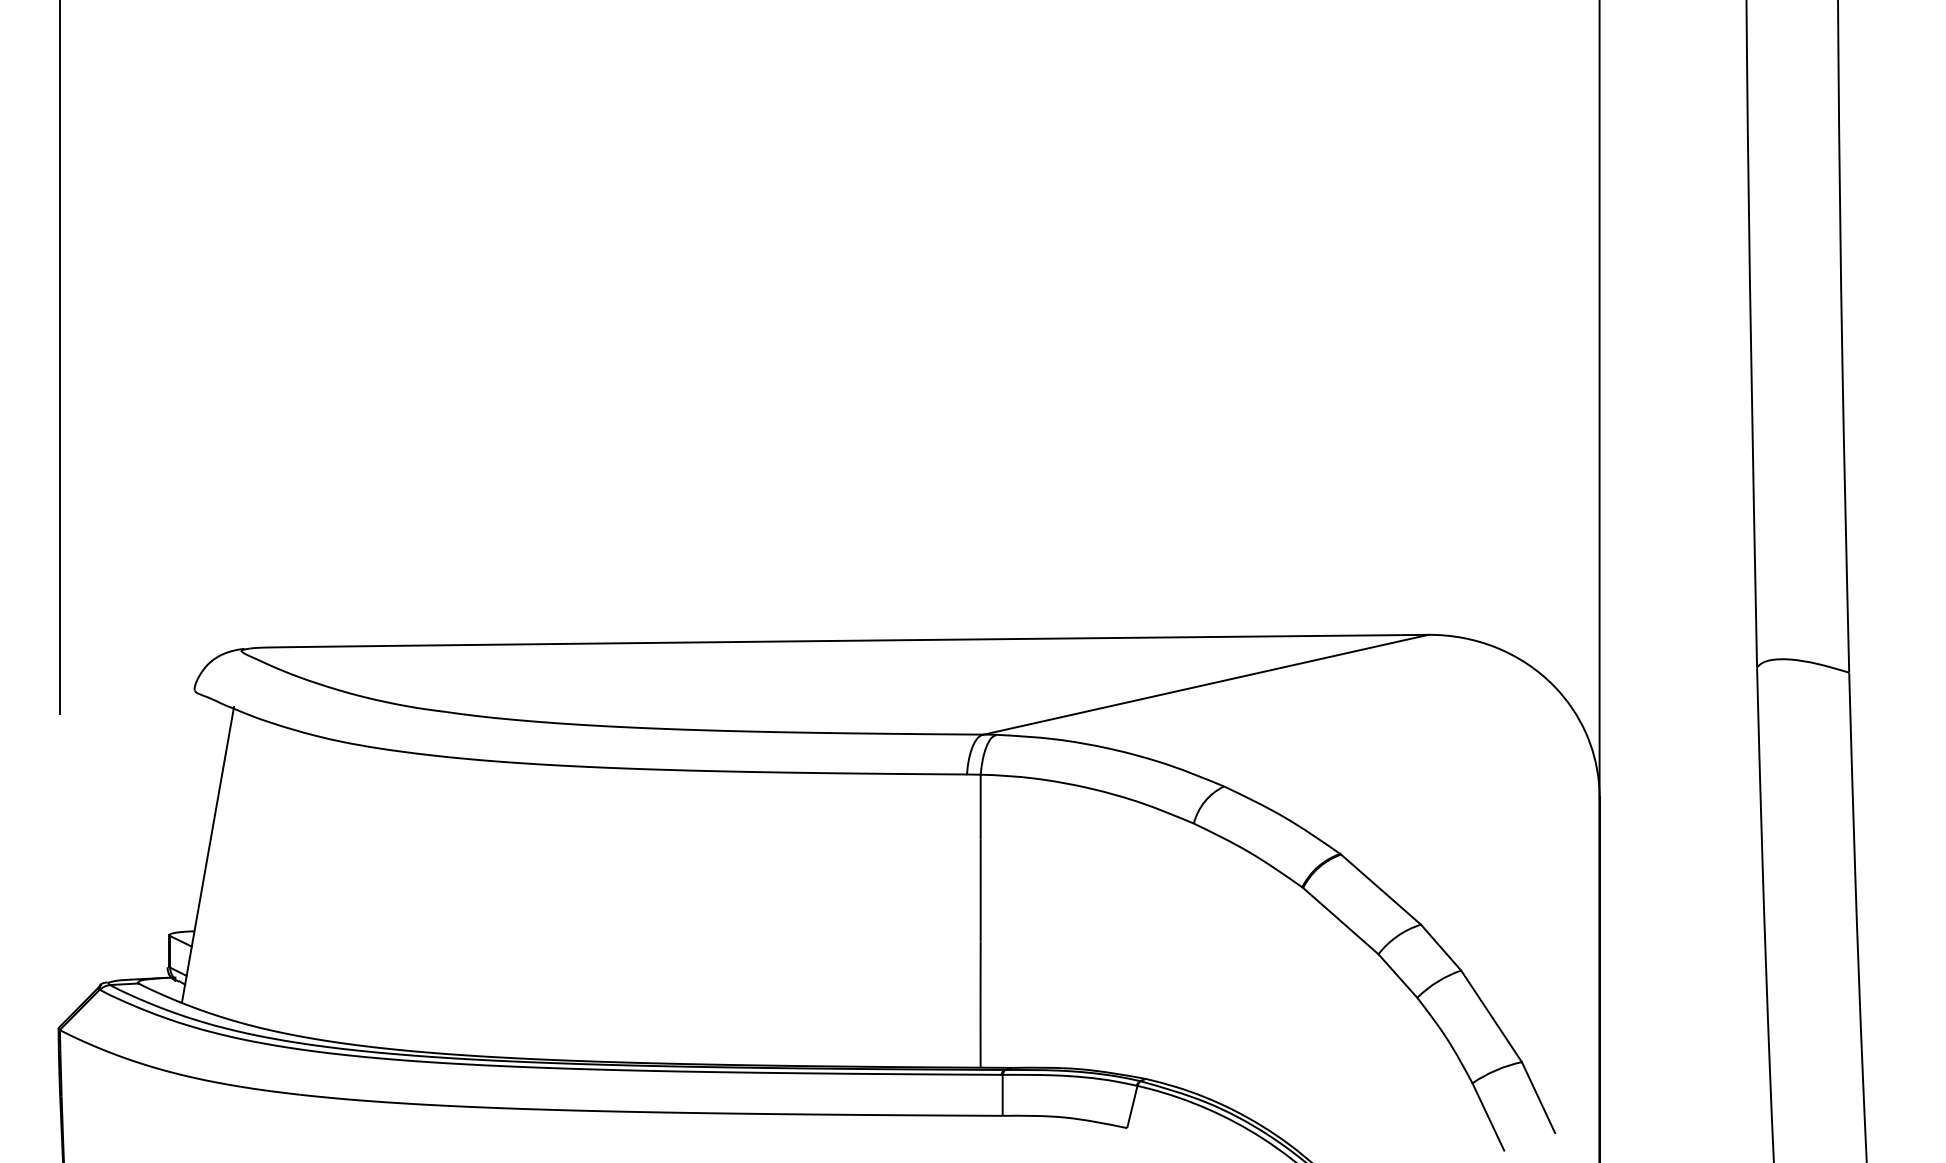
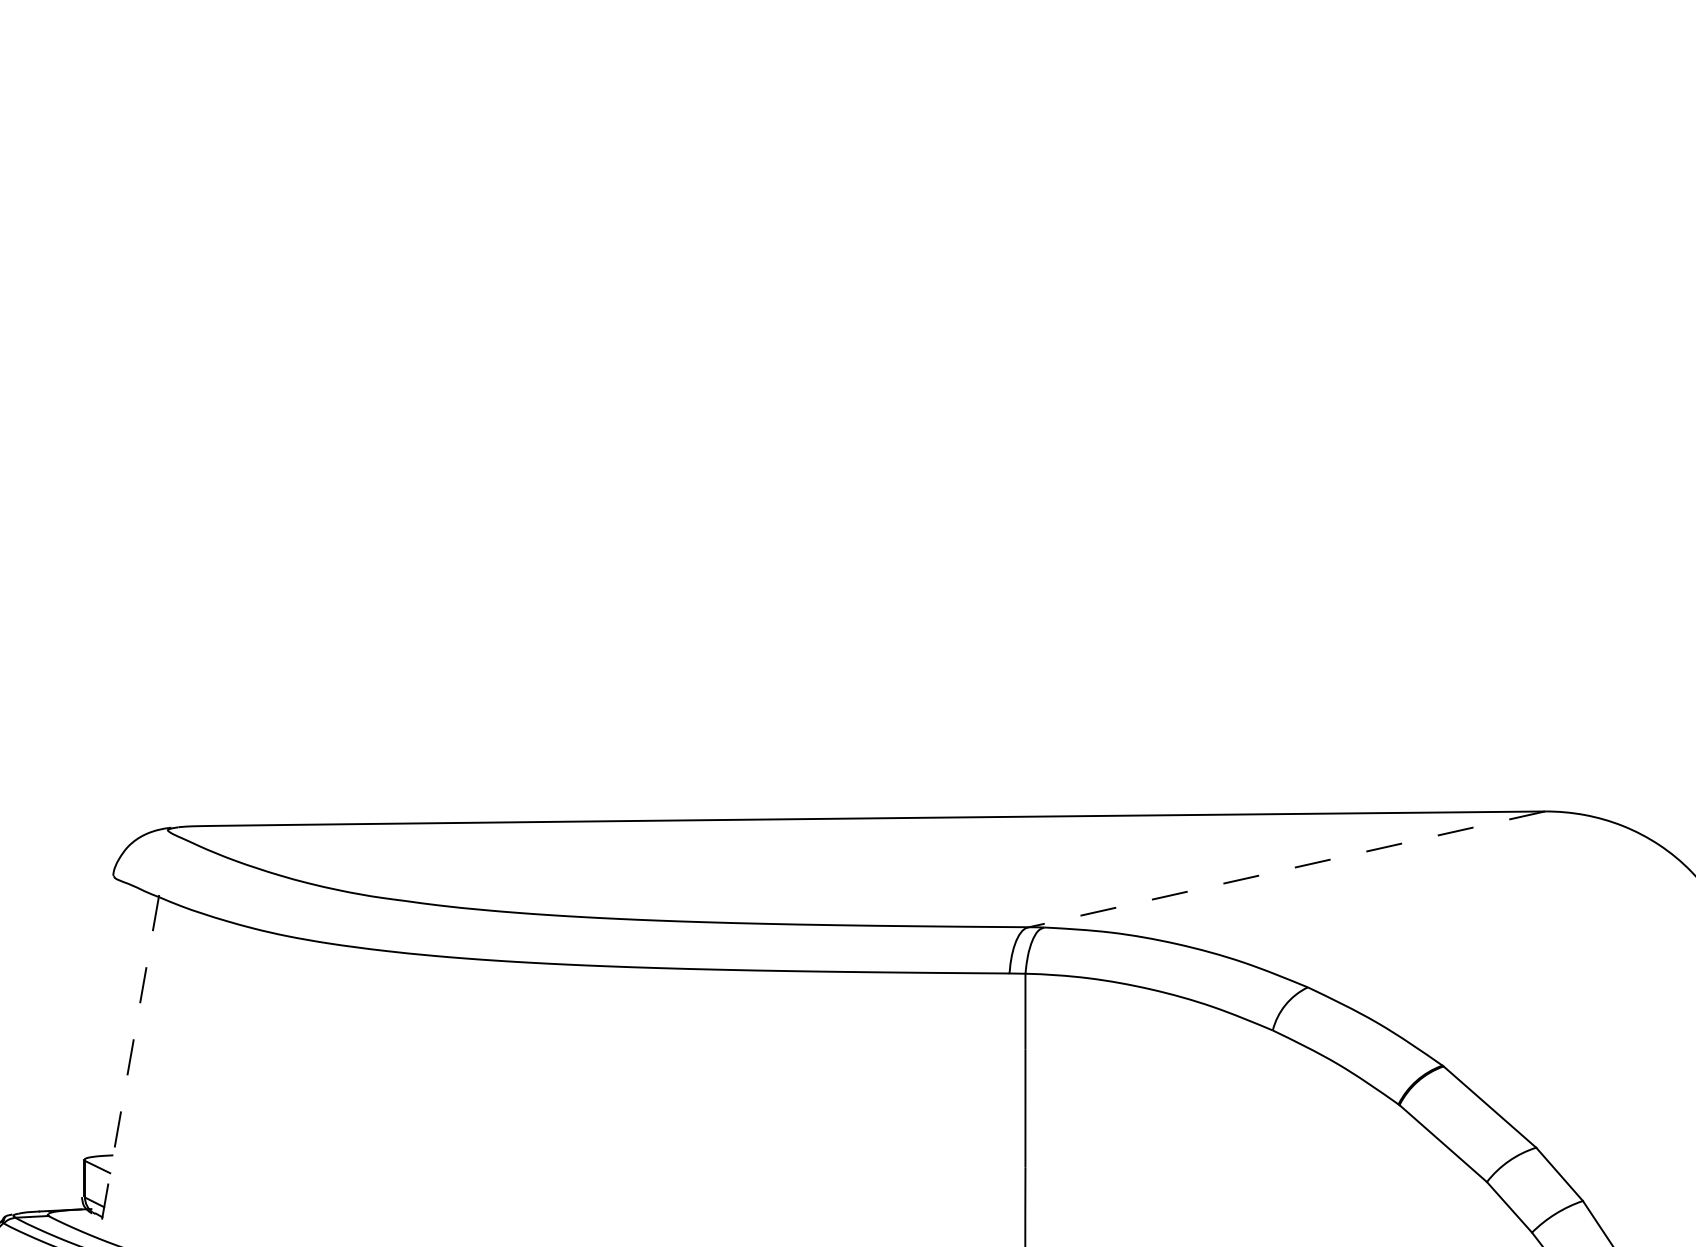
line: (1206, 684) -> (1287, 869), solid -> dashed
line: (207, 855) -> (128, 1067), solid -> dashed

